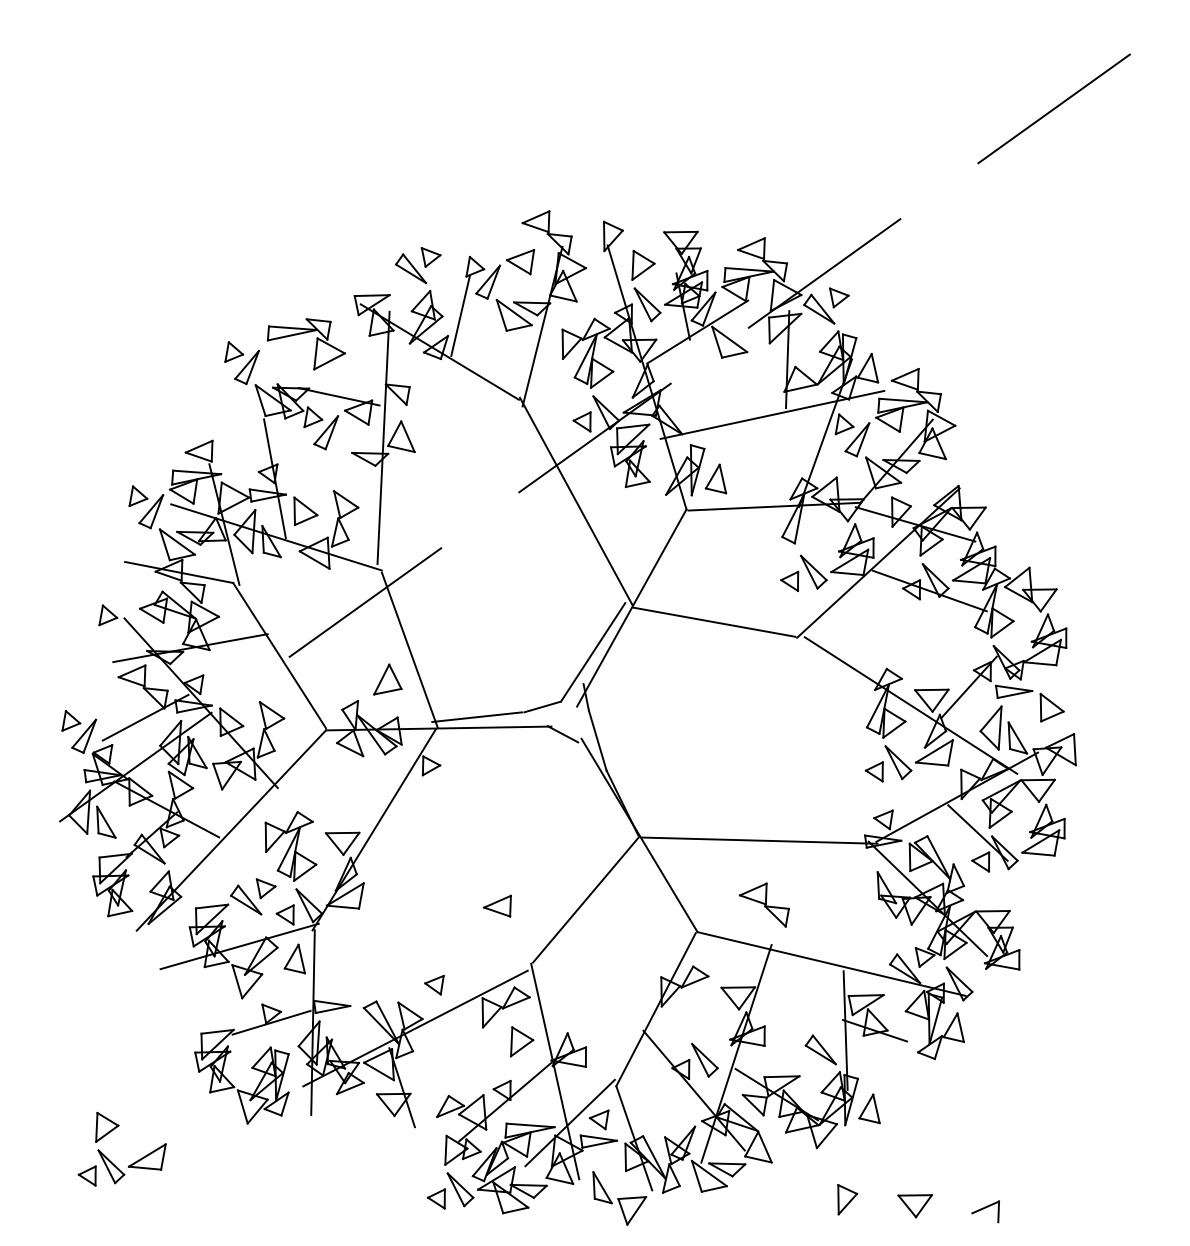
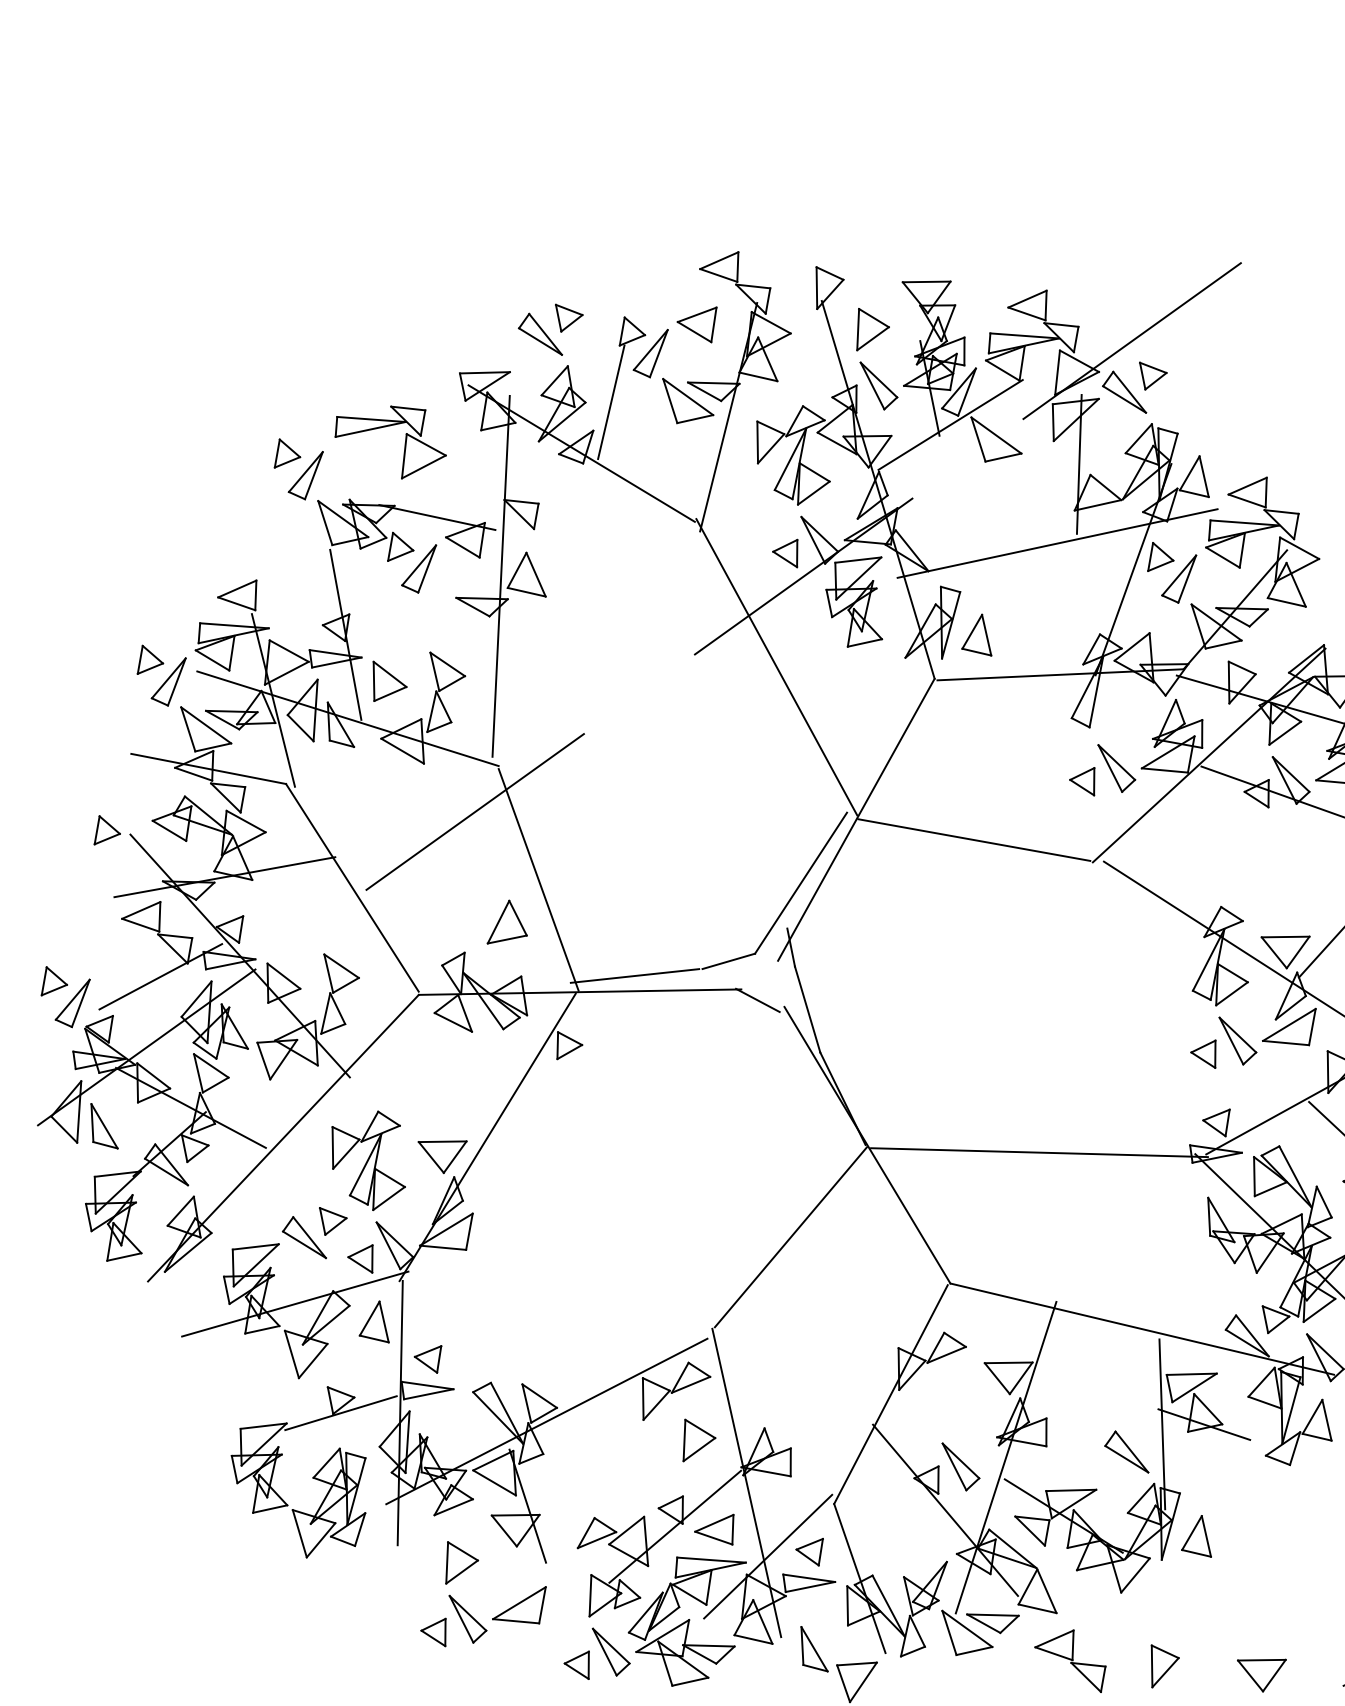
part: (763, 904) -> (1069, 1660), moved
part: (497, 905) -> (714, 1528), moved
part: (434, 985) -> (428, 1359), moved
part: (109, 1159) -> (465, 1608), moved

